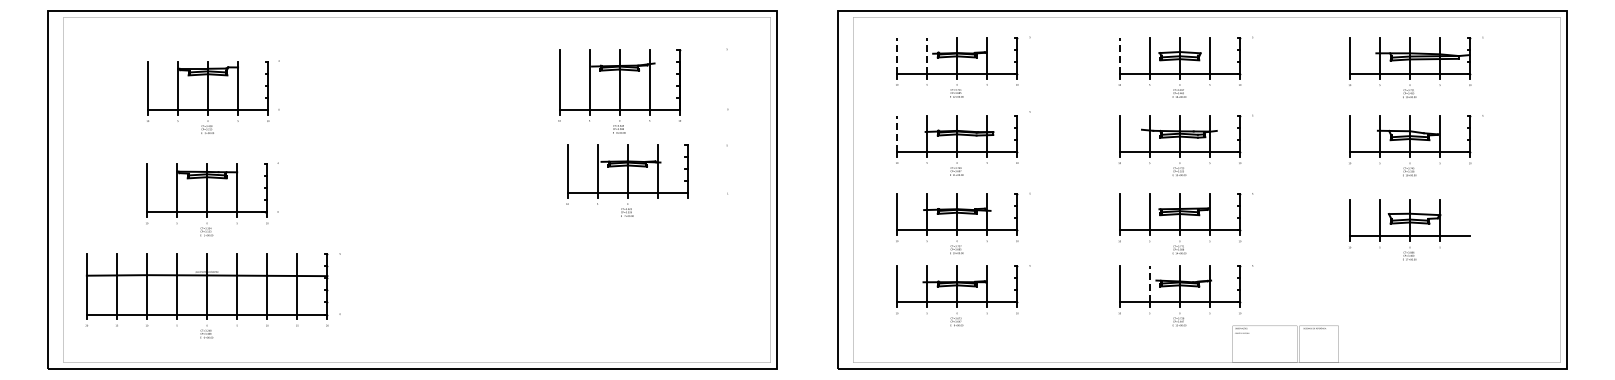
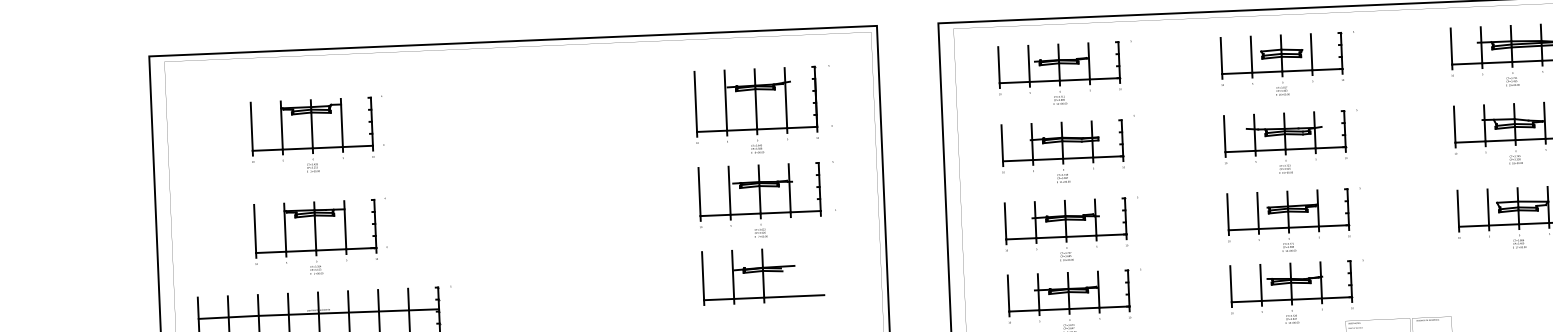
line: (897, 55) -> (999, 64), dashed -> solid
line: (927, 55) -> (1029, 63), dashed -> solid
line: (1119, 55) -> (1221, 55), dashed -> solid
part: (619, 91) -> (756, 111), moved
line: (897, 133) -> (1002, 142), dashed -> solid
part: (627, 180) -> (759, 201), moved
part: (652, 256) -> (763, 276), added
line: (1149, 283) -> (1260, 282), dashed -> solid

